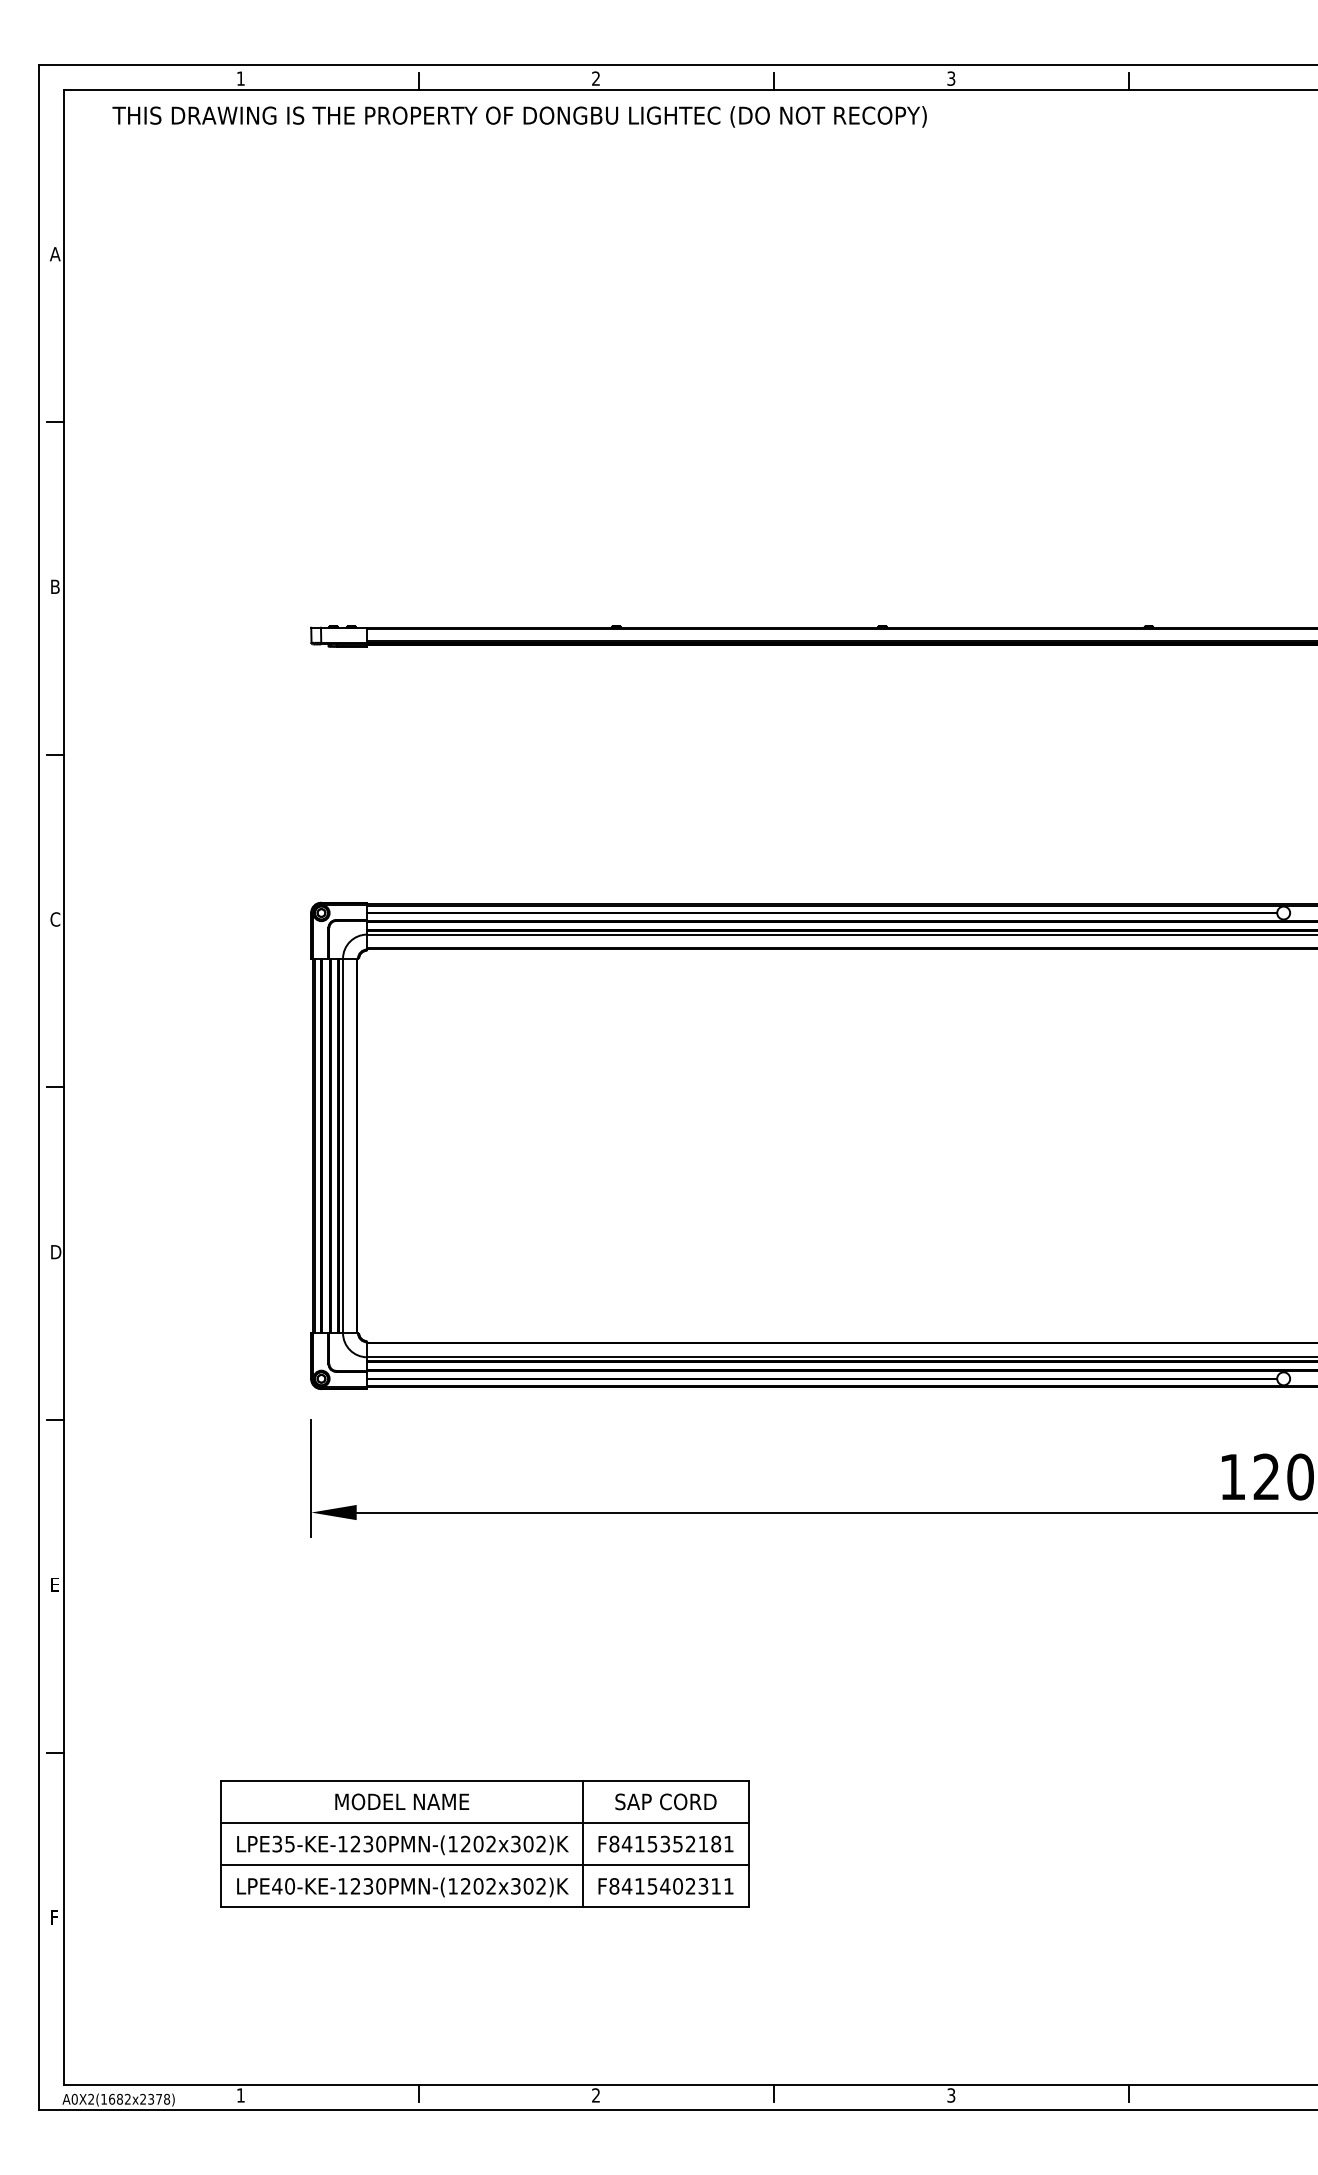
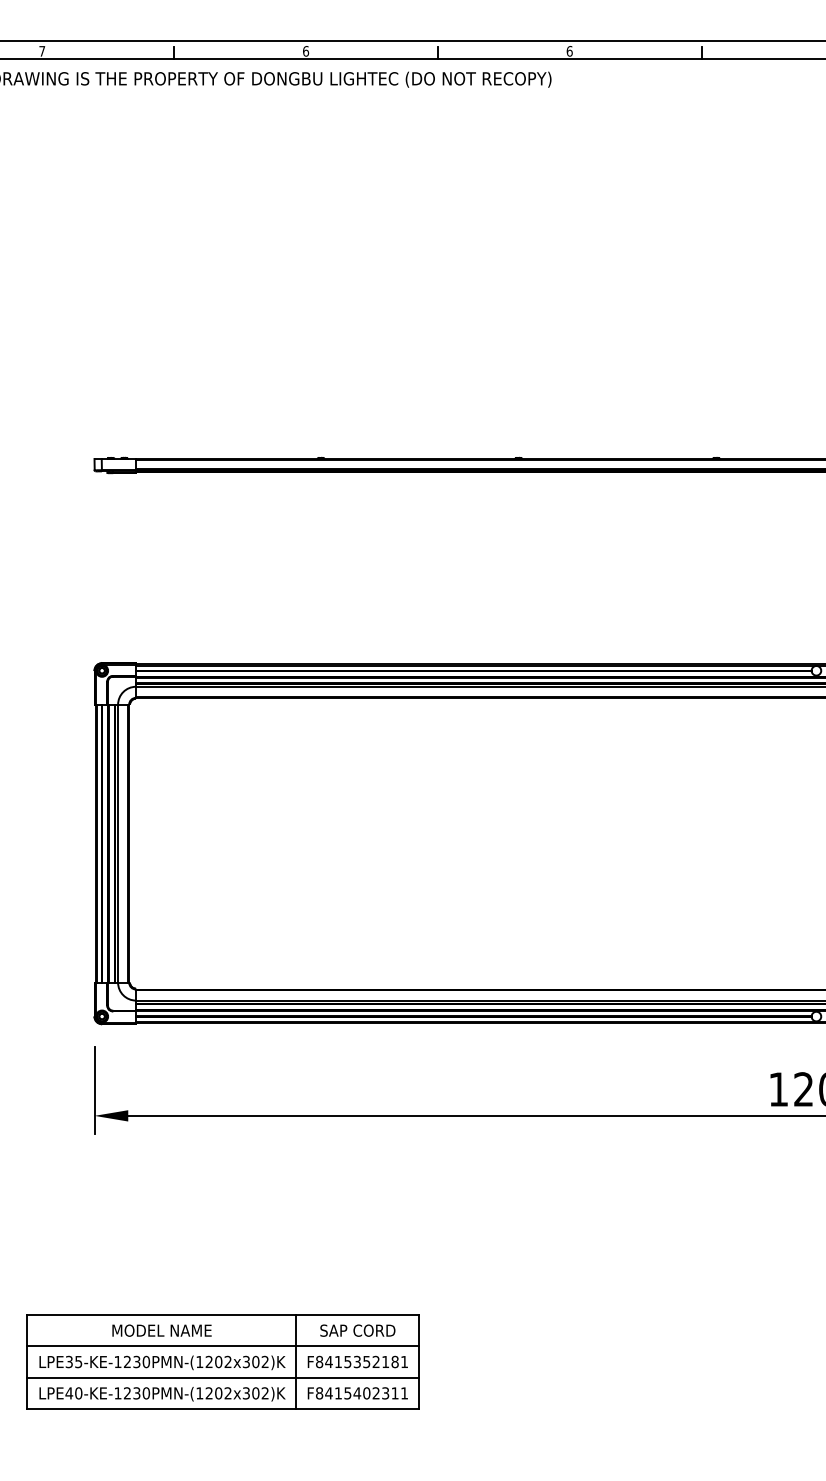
text: (240, 78) -> (41, 51), 1 -> 7
text: (596, 78) -> (306, 51), 2 -> 6
text: (951, 78) -> (569, 51), 3 -> 6

